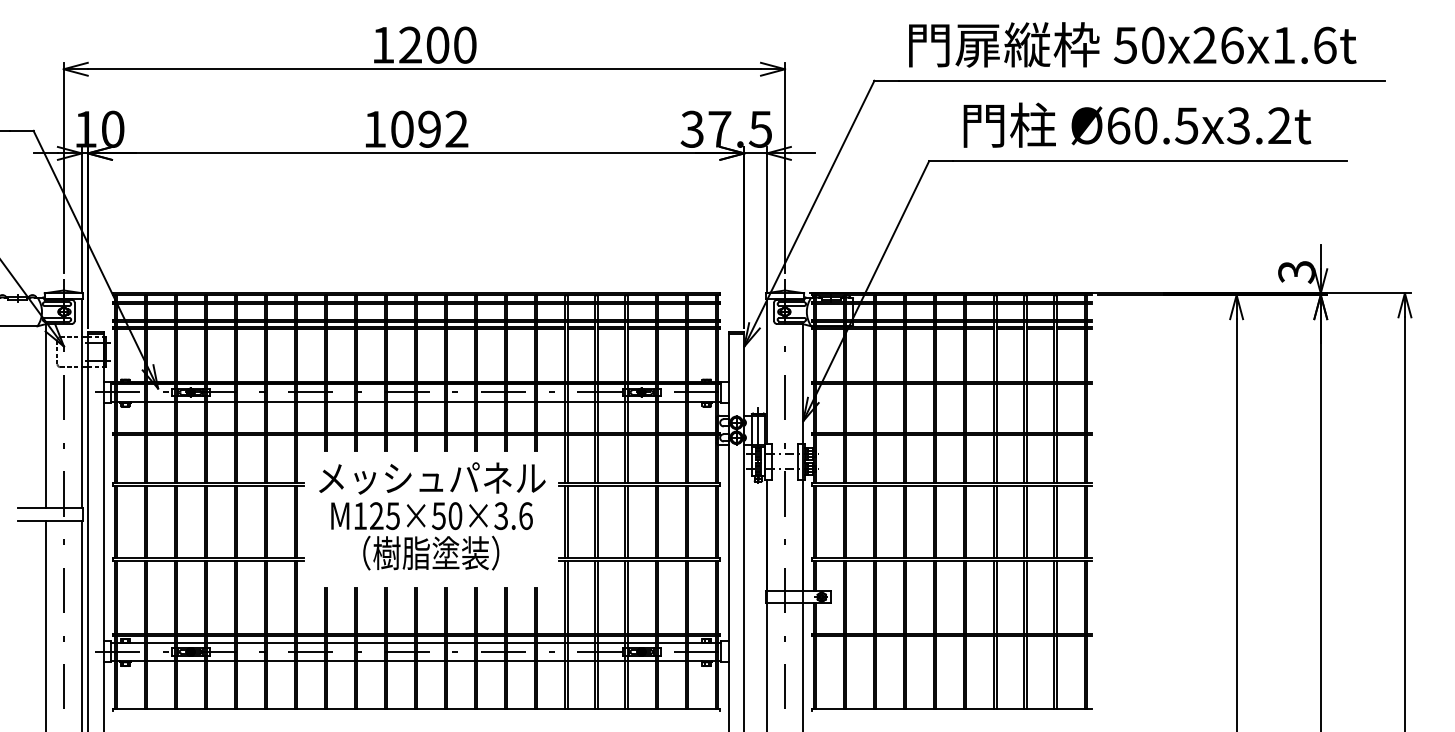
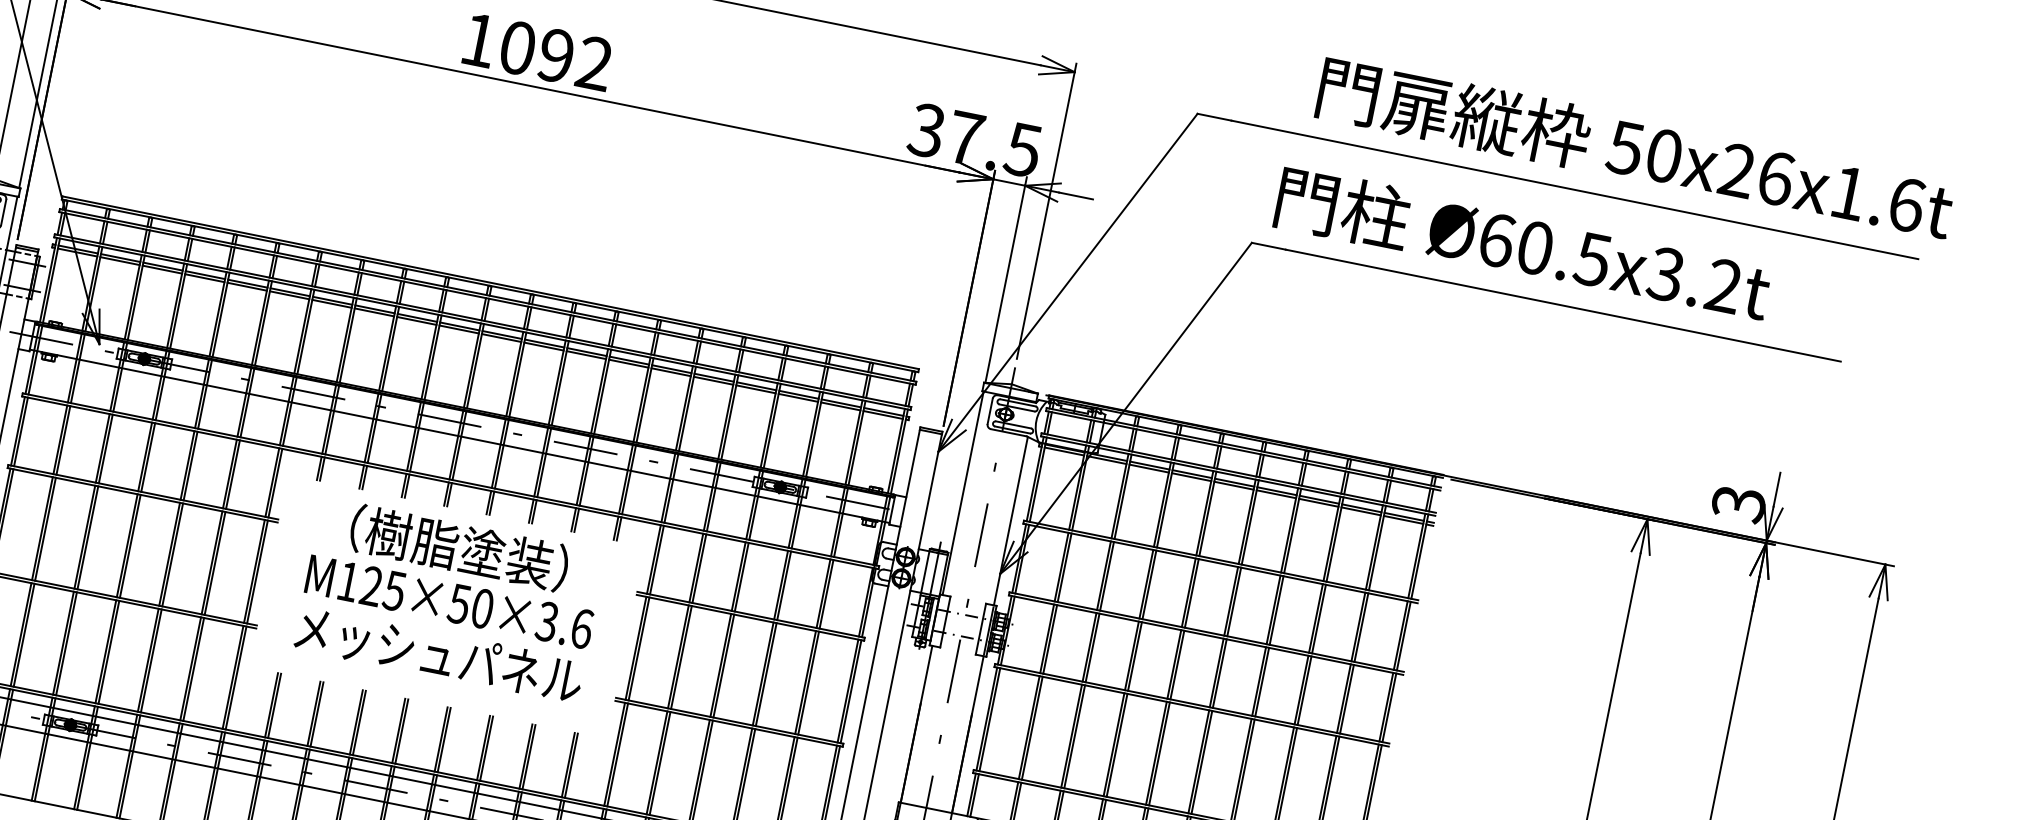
text: (1132, 44) -> (1635, 148), moved
text: (1137, 124) -> (1523, 243), moved
text: (432, 477) -> (461, 547), メッシュパネル -> （樹脂塗装）
text: (431, 552) -> (438, 653), （樹脂塗装） -> メッシュパネル

